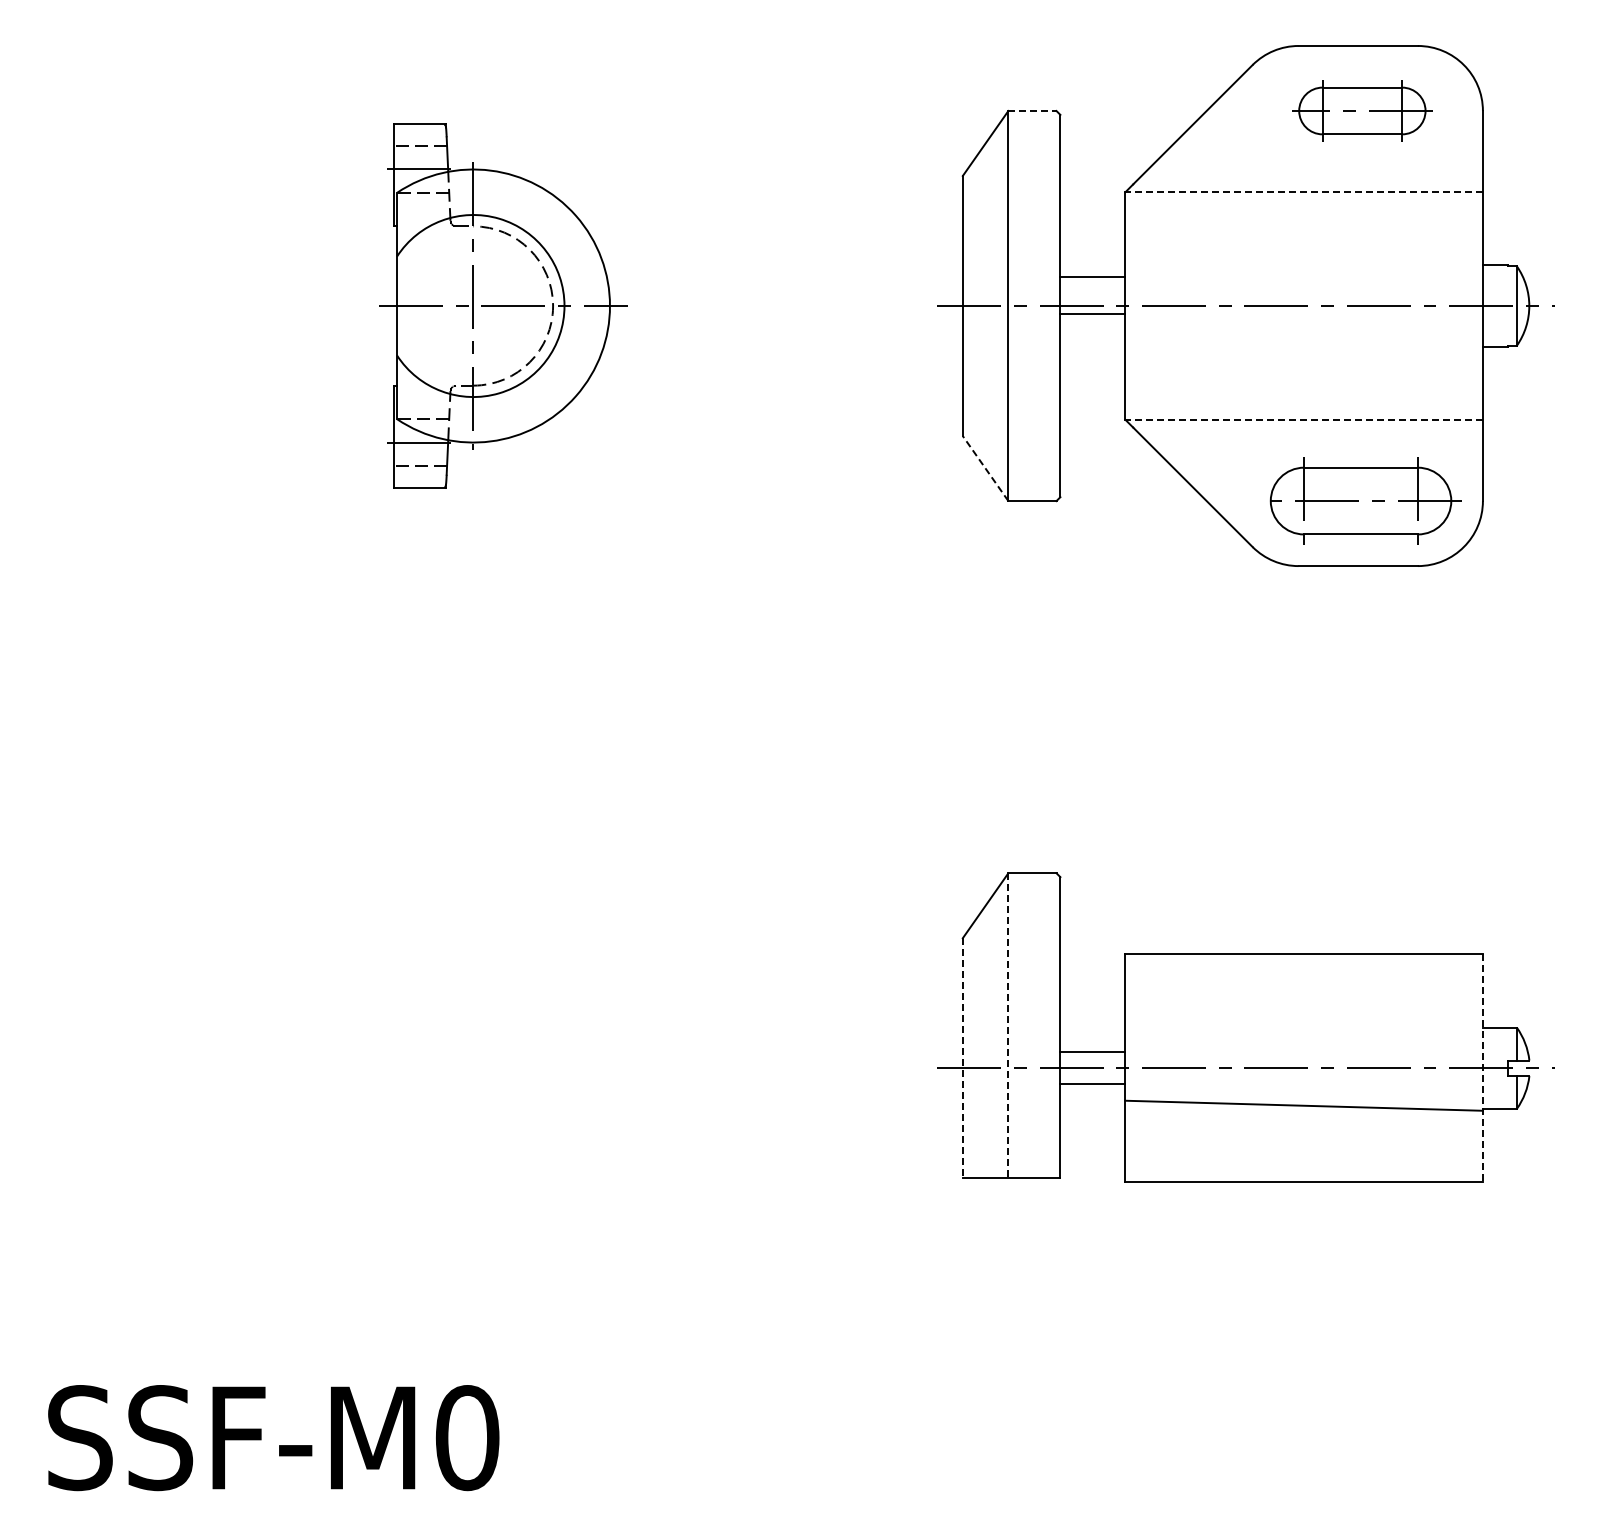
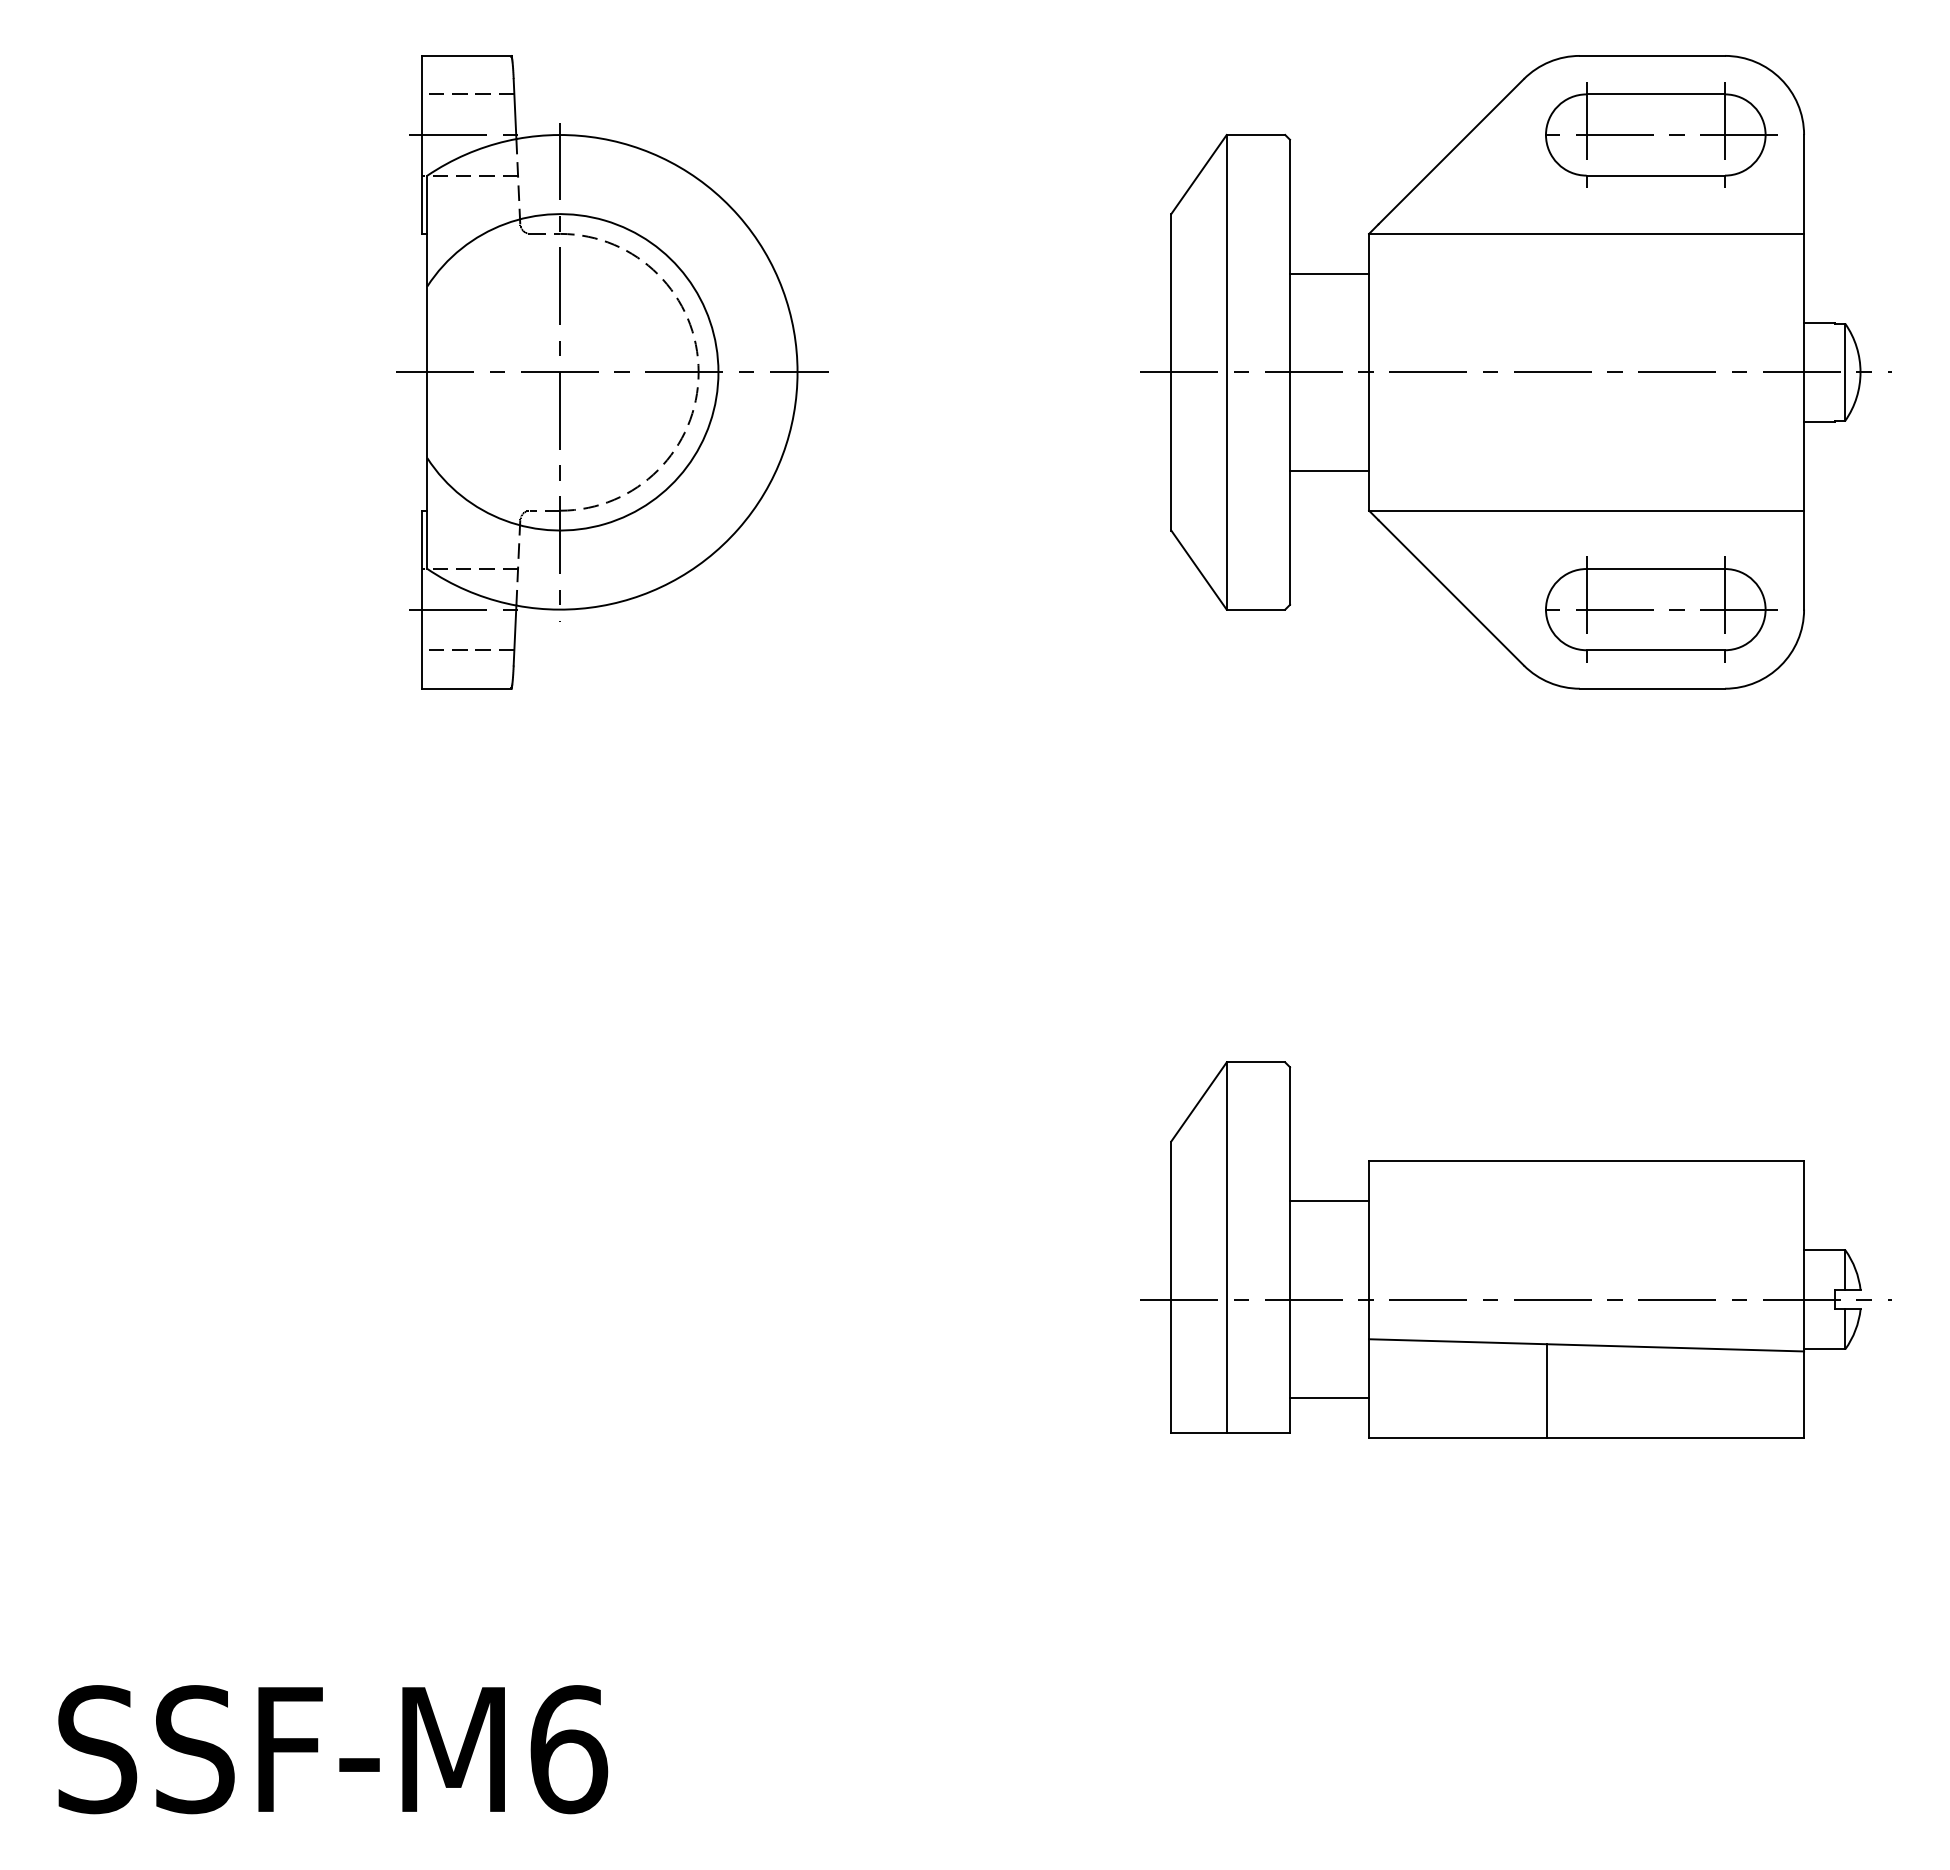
part: (1365, 110) -> (1661, 134), size x1.43
line: (1032, 111) -> (1256, 135), dashed -> solid
line: (1304, 192) -> (1587, 234), dashed -> solid
line: (1092, 277) -> (1329, 274), moved
part: (503, 305) -> (612, 371), size x1.43
line: (1092, 313) -> (1329, 470), moved
line: (1304, 419) -> (1587, 510), dashed -> solid
line: (985, 468) -> (1198, 569), dashed -> solid
line: (1008, 1025) -> (1226, 1247), dashed -> solid
line: (1092, 1052) -> (1329, 1201), moved
line: (962, 1057) -> (1170, 1286), dashed -> solid
line: (1482, 1068) -> (1803, 1300), dashed -> solid
line: (1092, 1084) -> (1329, 1398), moved
line: (1271, 1143) -> (1546, 1391), added
text: (467, 1438) -> (568, 1750), SSF-M0 -> SSF-M6

